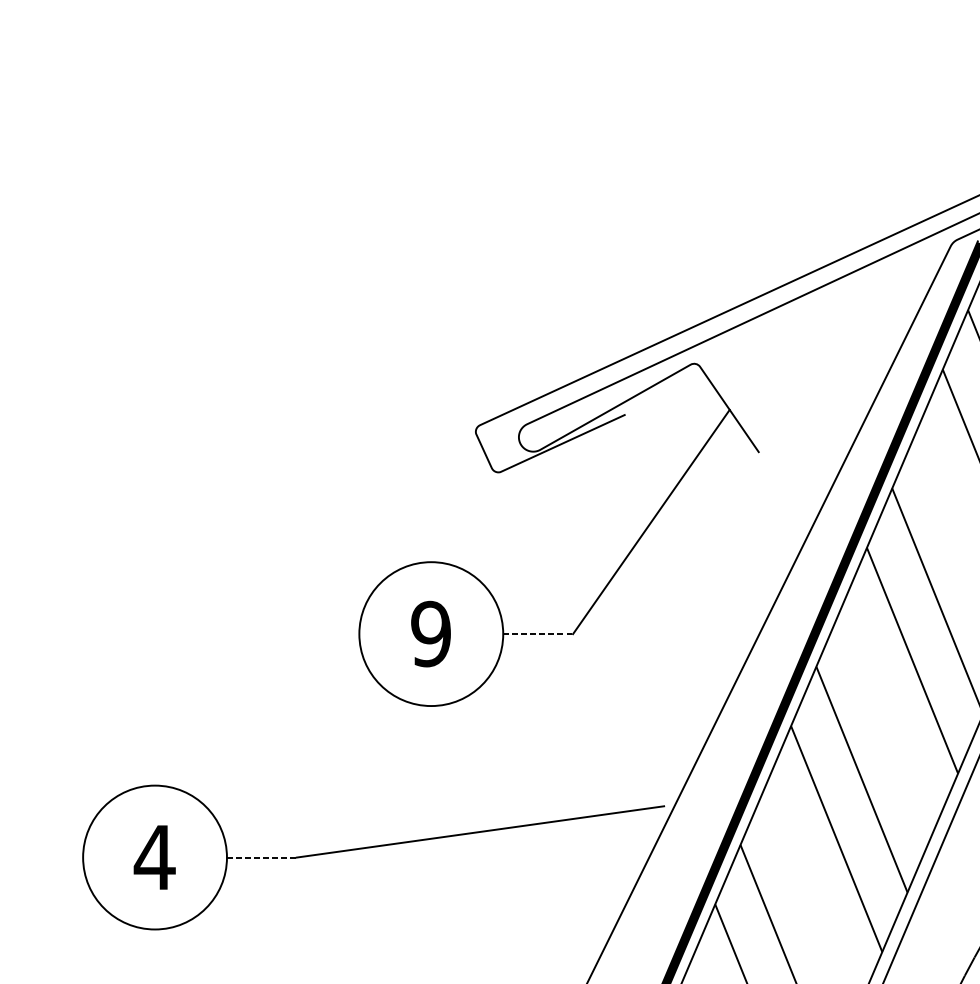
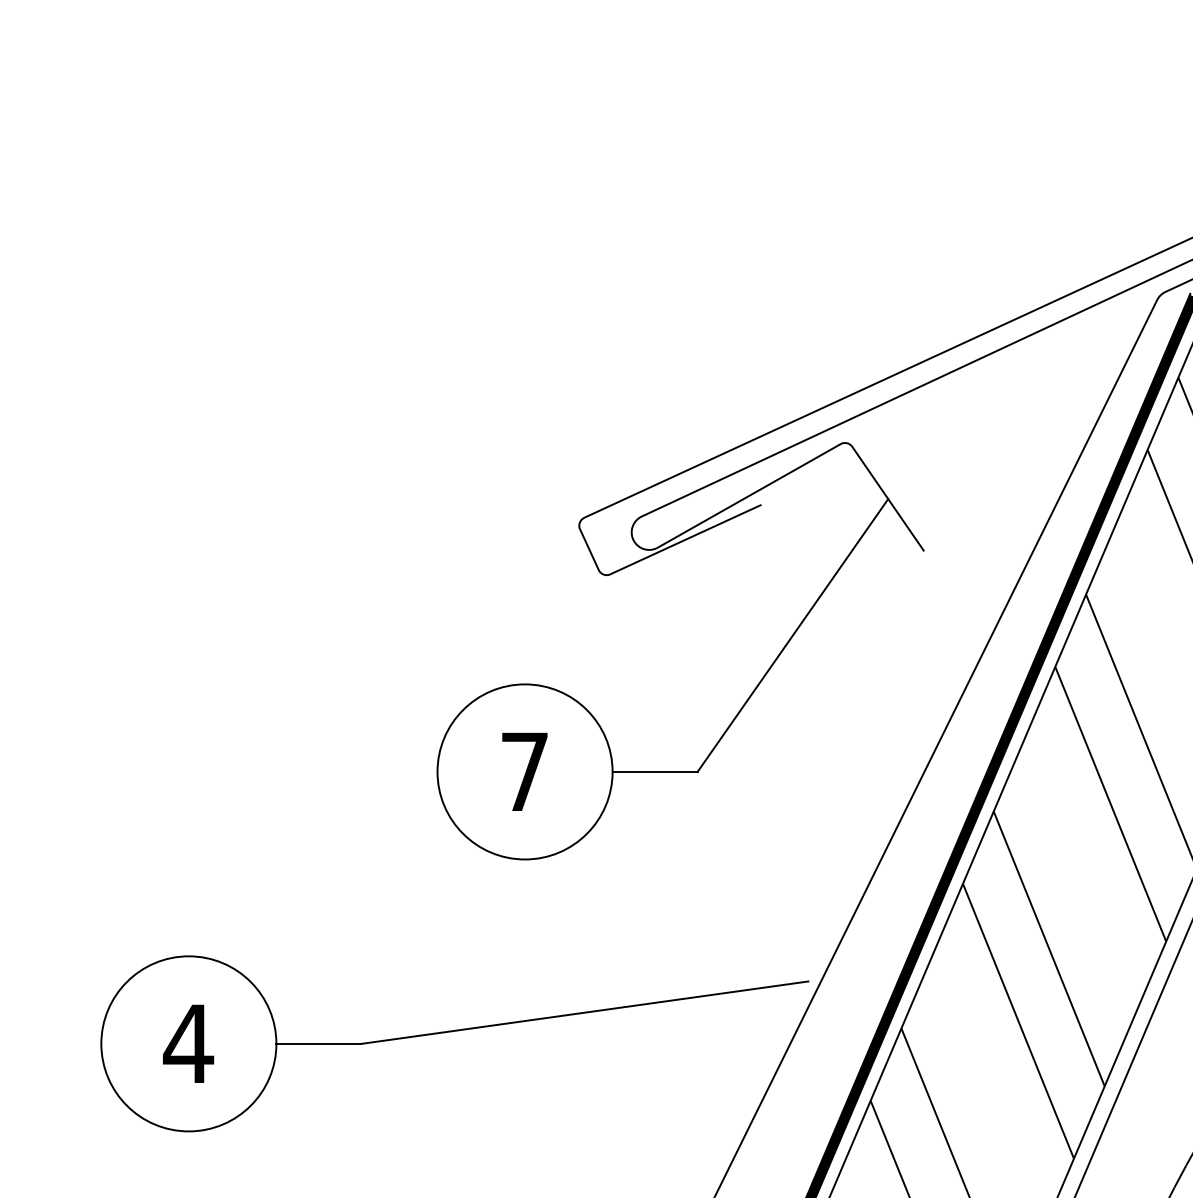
text: (430, 633) -> (524, 771), 9 -> 7
line: (538, 633) -> (655, 771), dashed -> solid
line: (262, 857) -> (319, 1043), dashed -> solid

